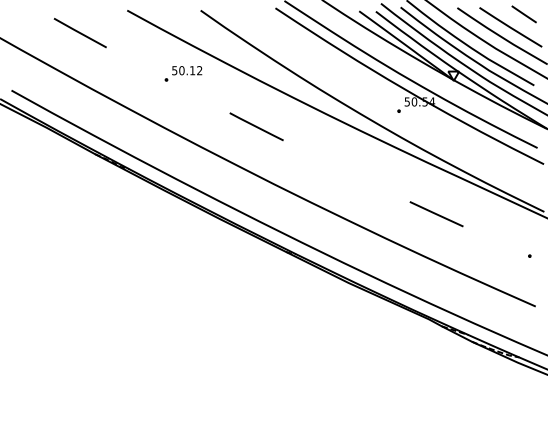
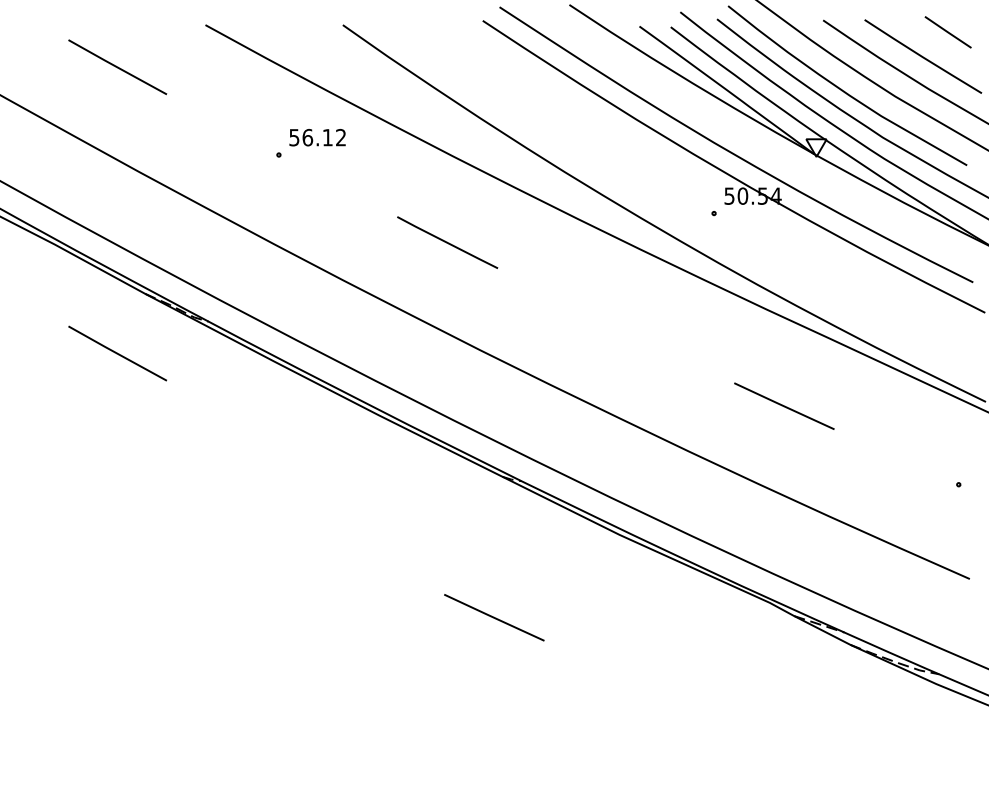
text: (181, 70) -> (306, 137), 50.12 -> 56.12
line: (79, 186) -> (116, 354), added
line: (281, 327) -> (494, 618), added

